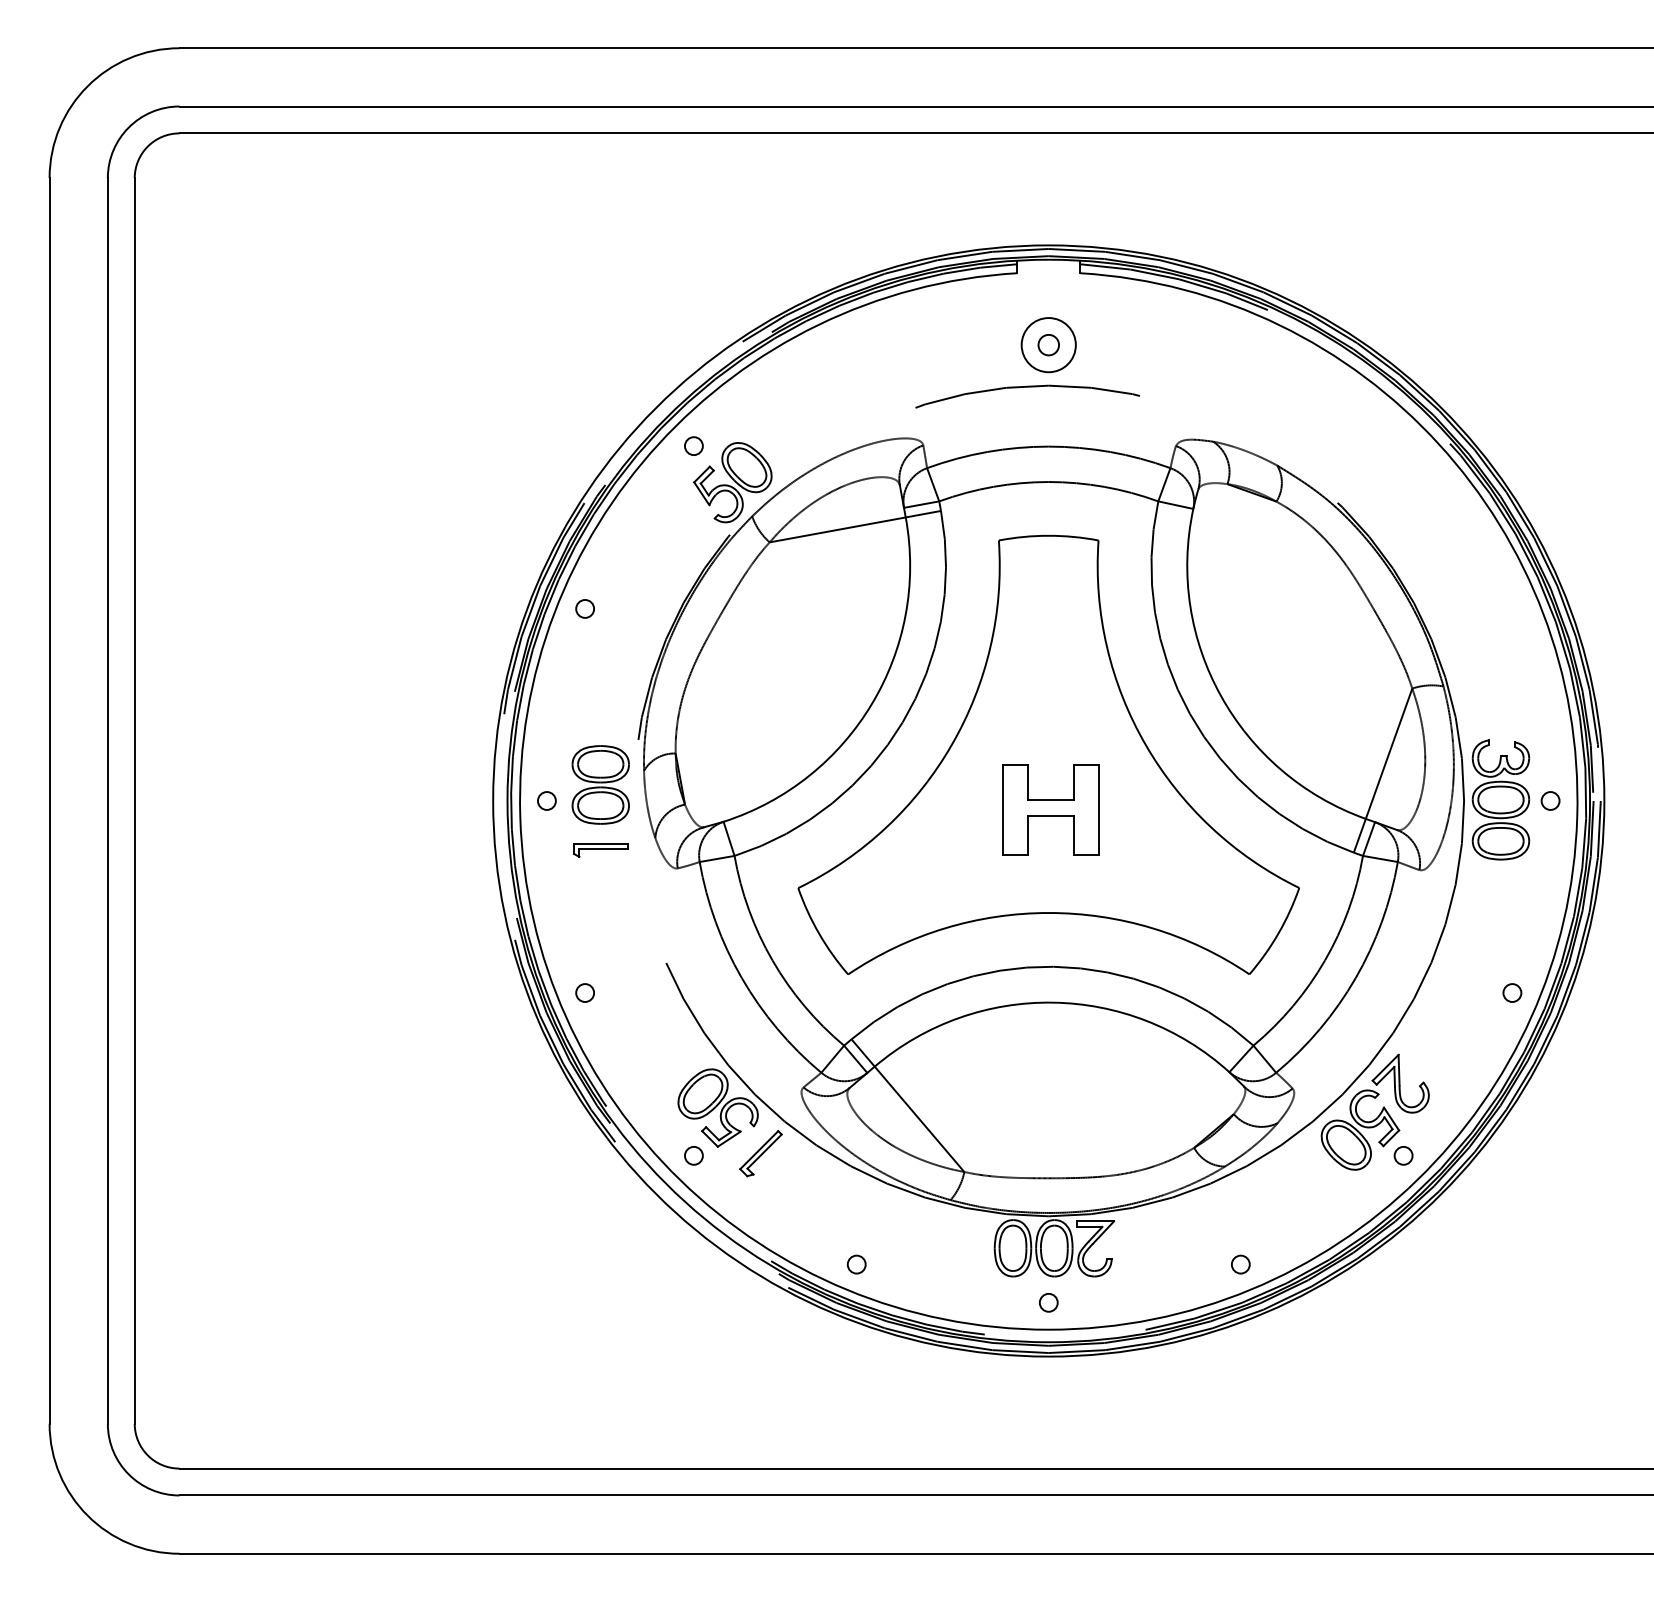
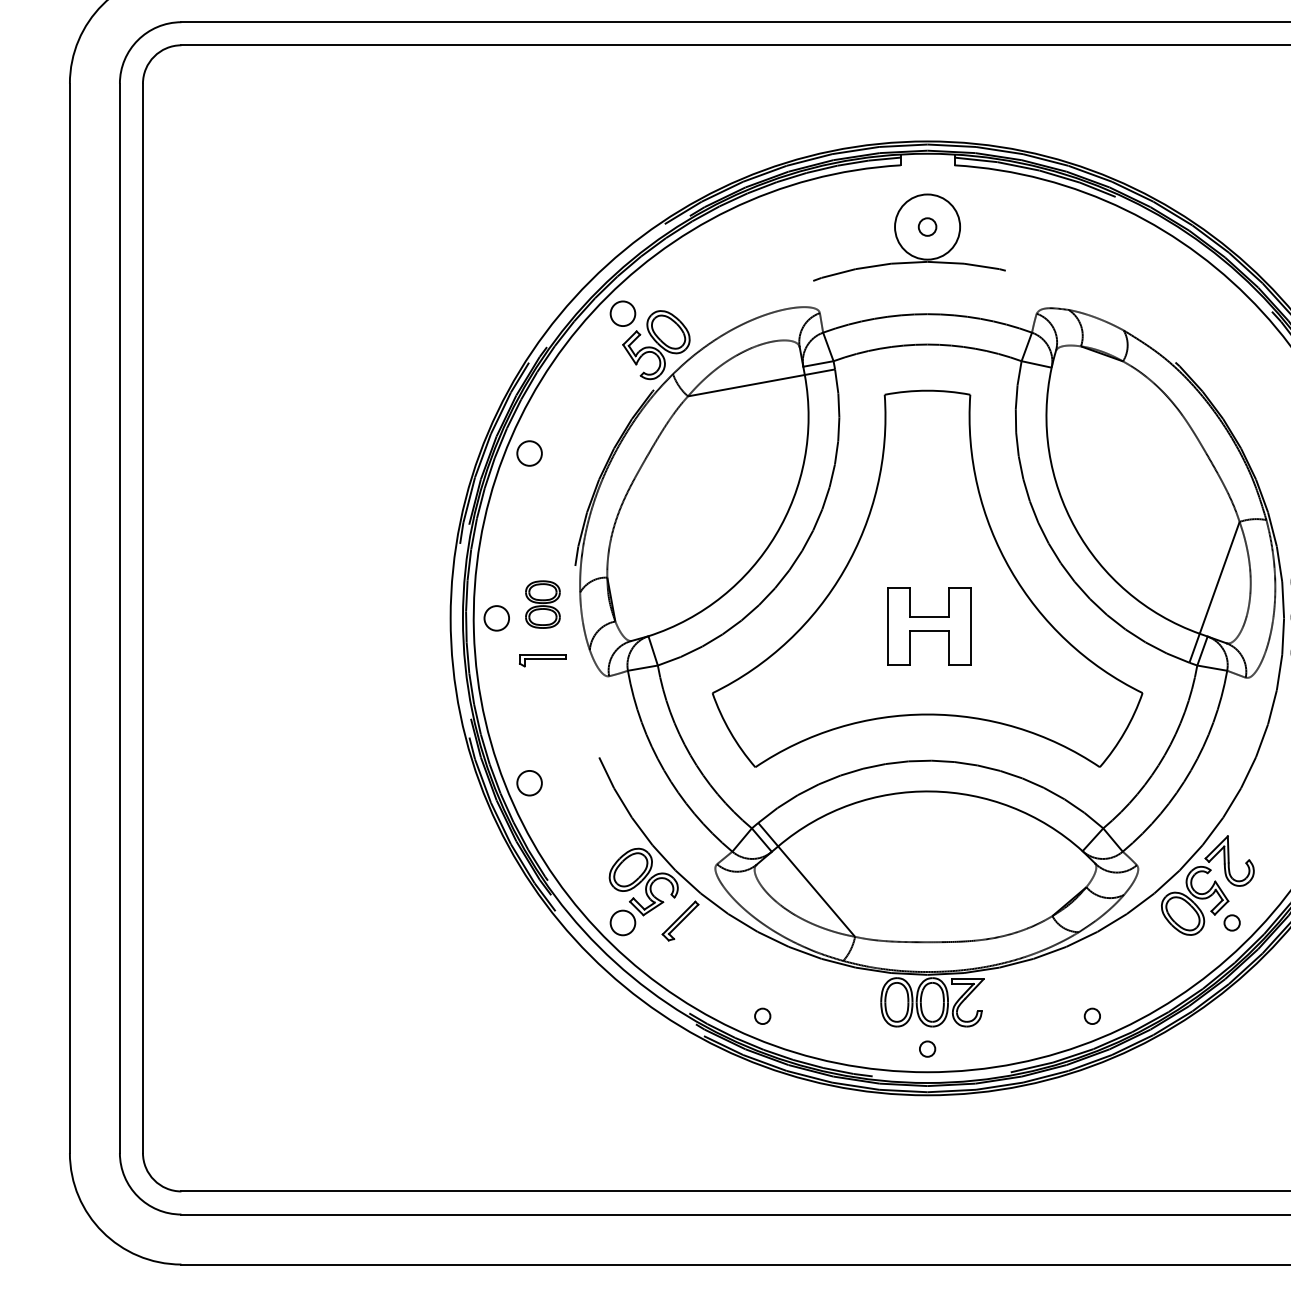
circle: (1048, 345) -> (927, 227), size x1.4
circle: (693, 446) -> (622, 314), size x1.6
circle: (585, 608) -> (529, 453), size x1.6
part: (600, 784) -> (542, 604), size x0.7
circle: (546, 800) -> (496, 617), size x1.6
circle: (585, 993) -> (529, 783), size x1.6
circle: (693, 1155) -> (622, 922), size x1.6

